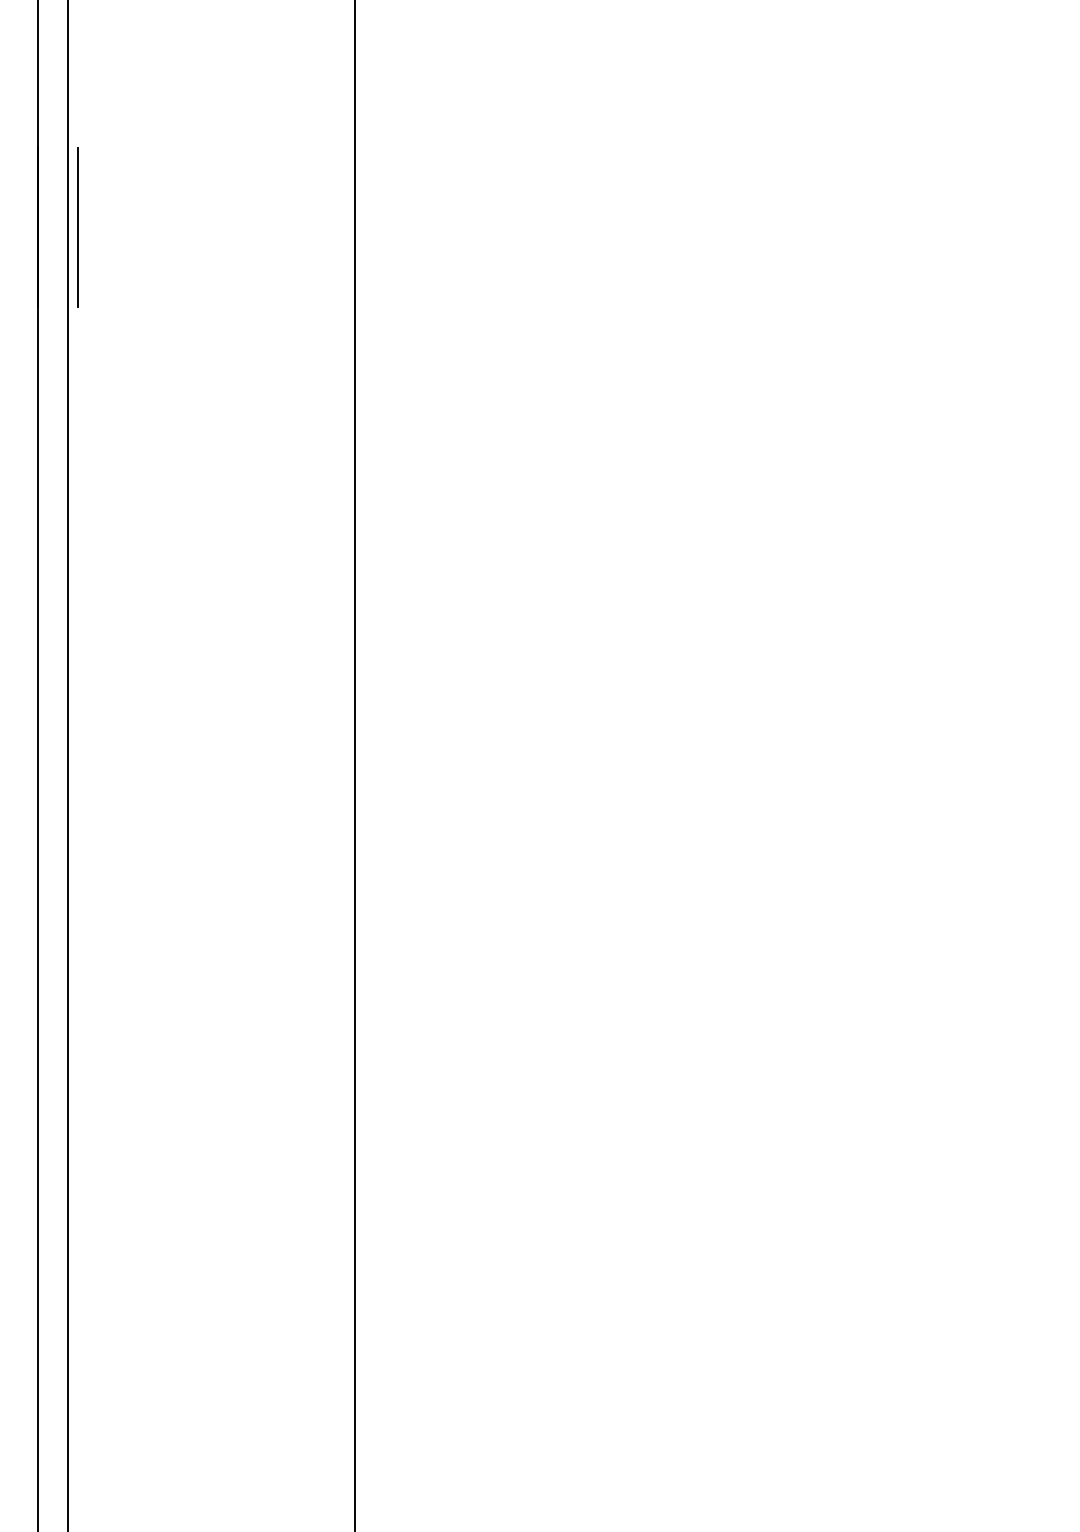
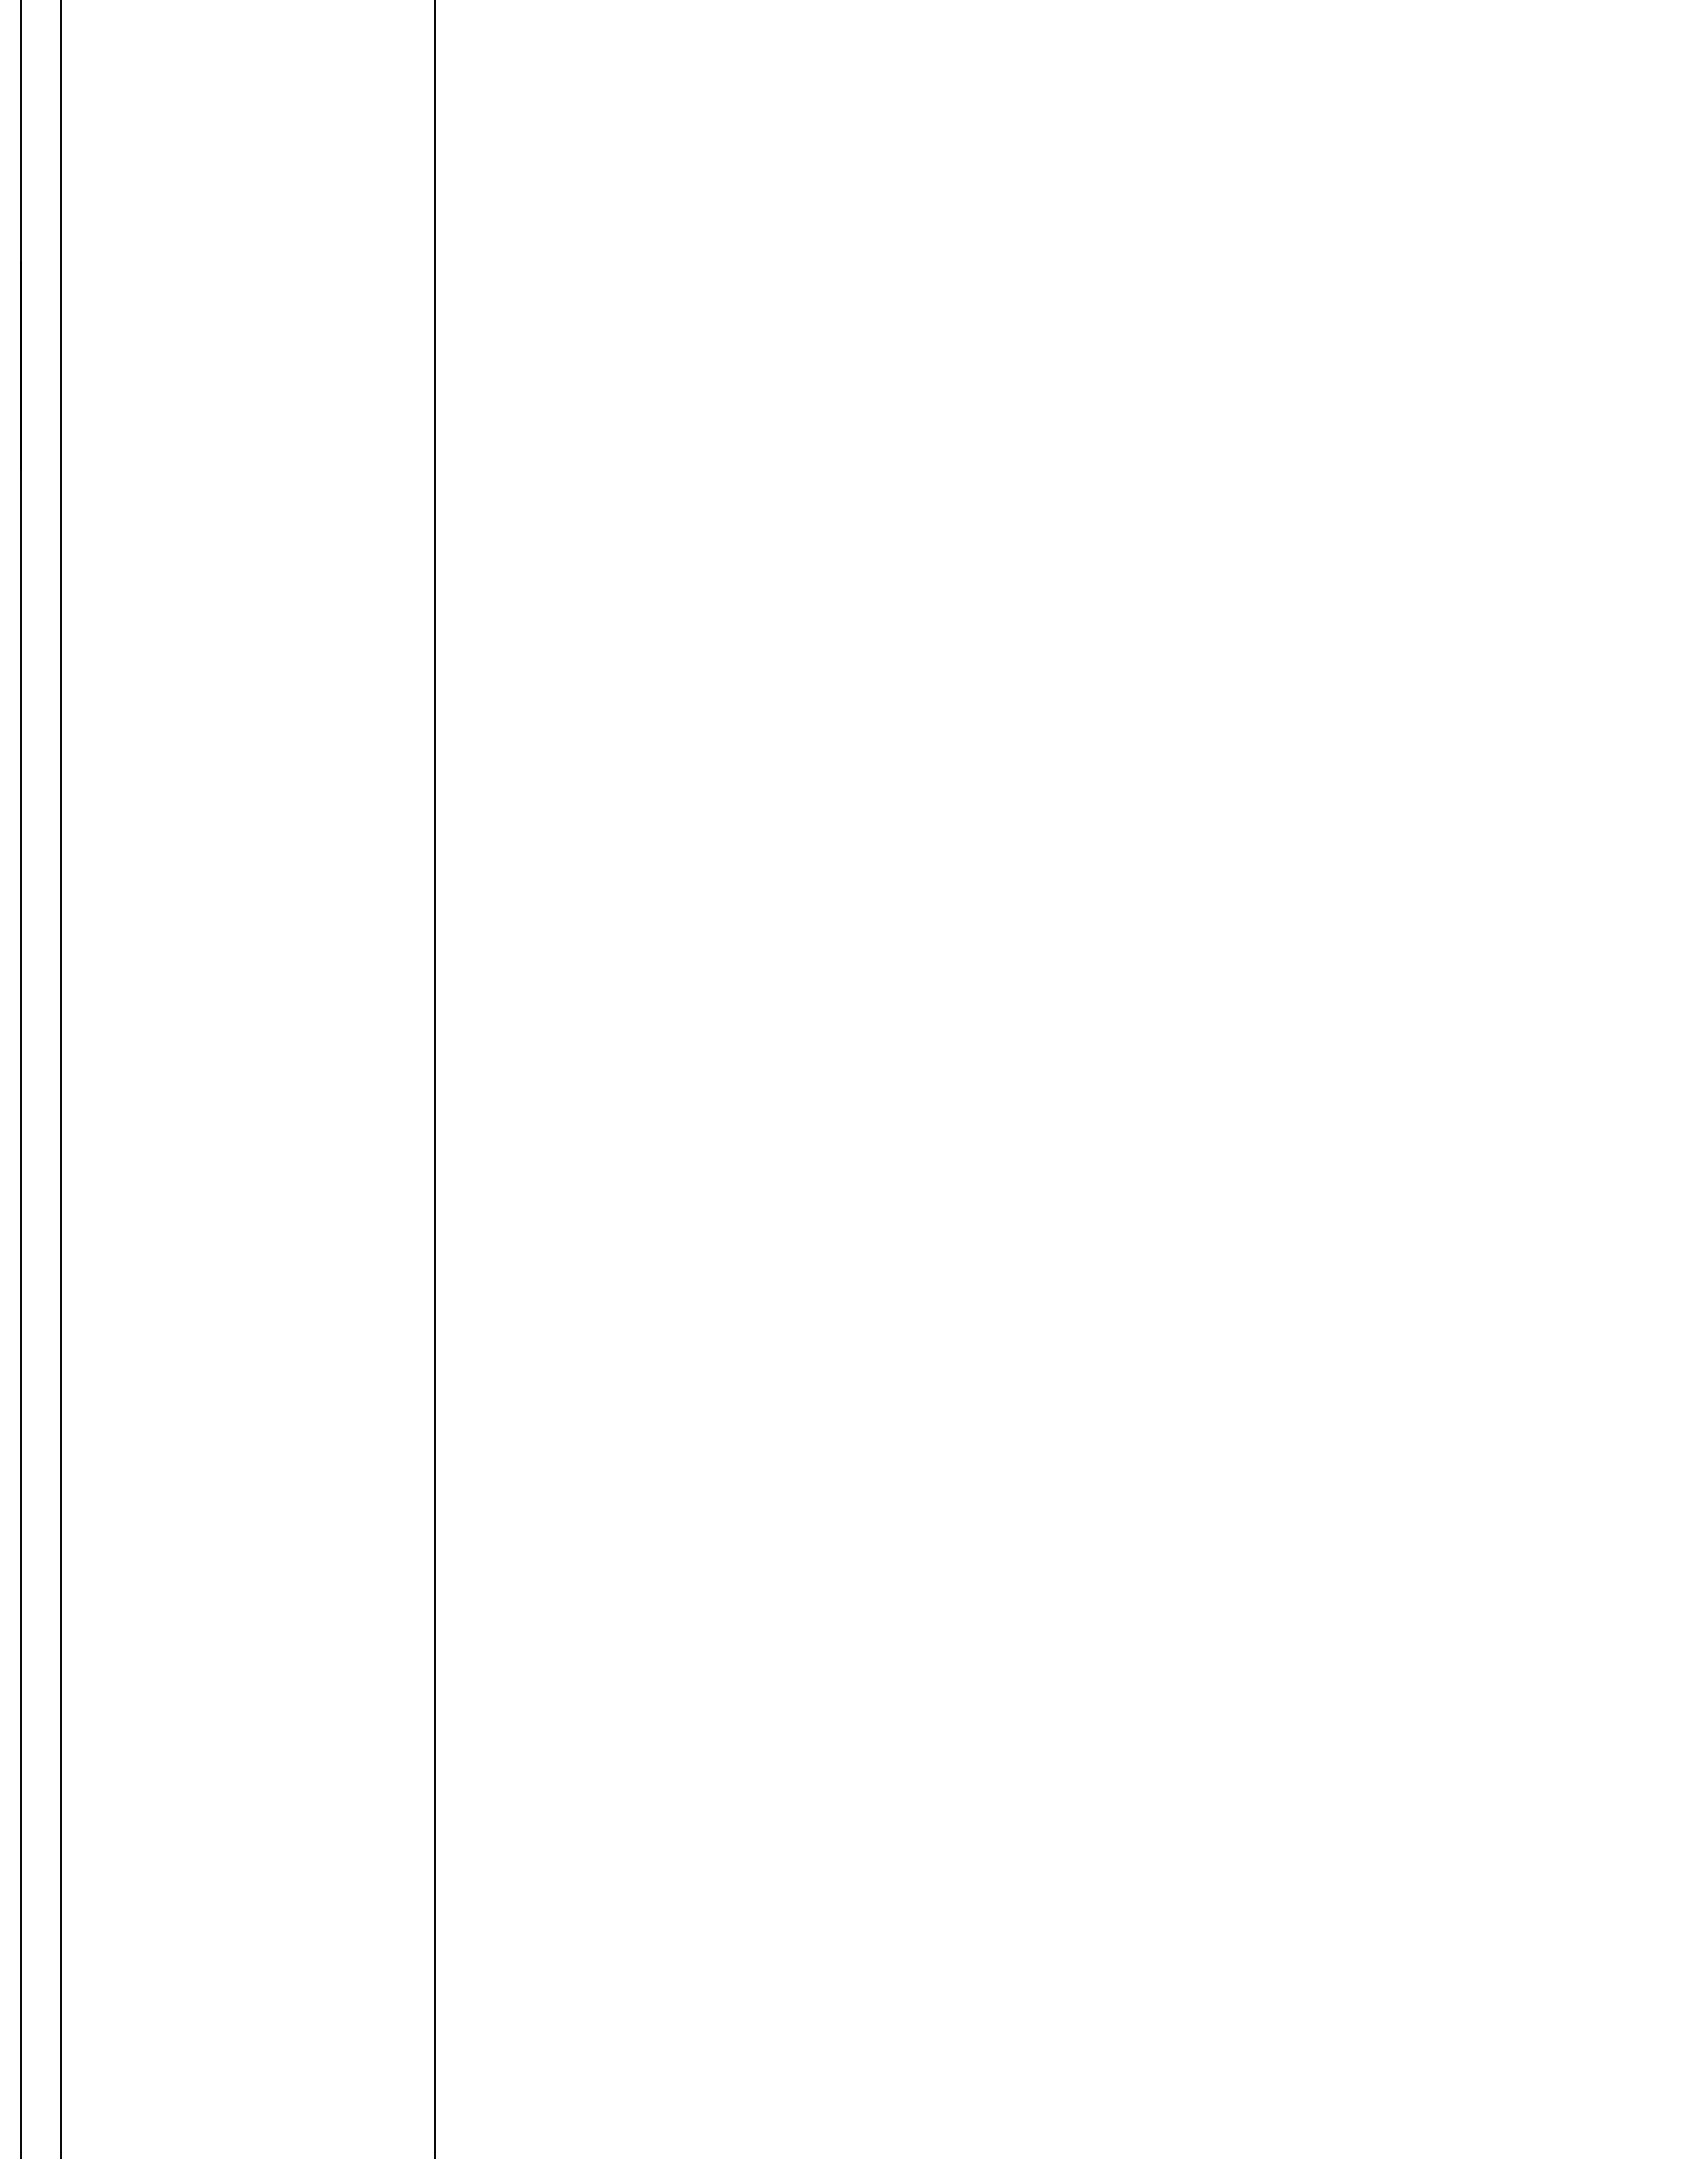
line: (77, 227) -> (72, 365), removed

